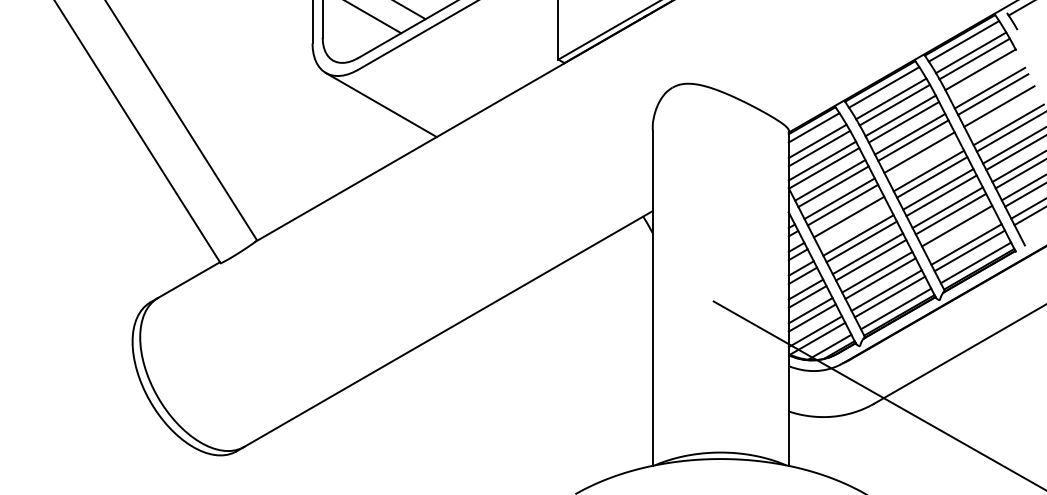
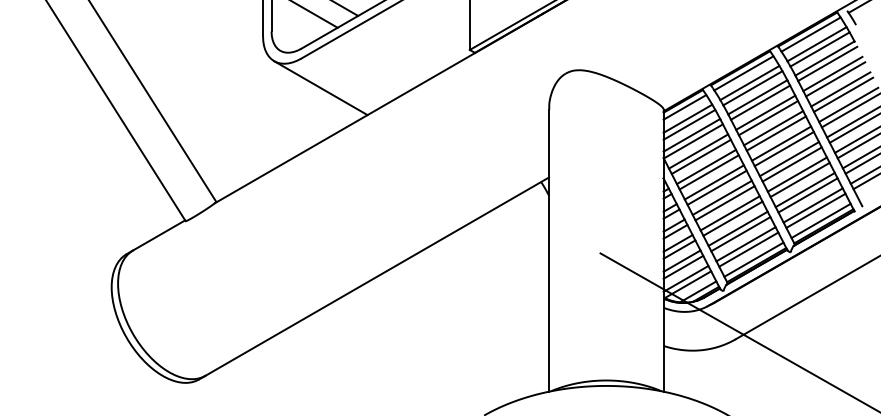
line: (983, 75) -> (827, 63), added
line: (1002, 112) -> (843, 94), added
line: (921, 158) -> (775, 133), added
line: (851, 223) -> (716, 187), added
line: (959, 232) -> (807, 195), added

